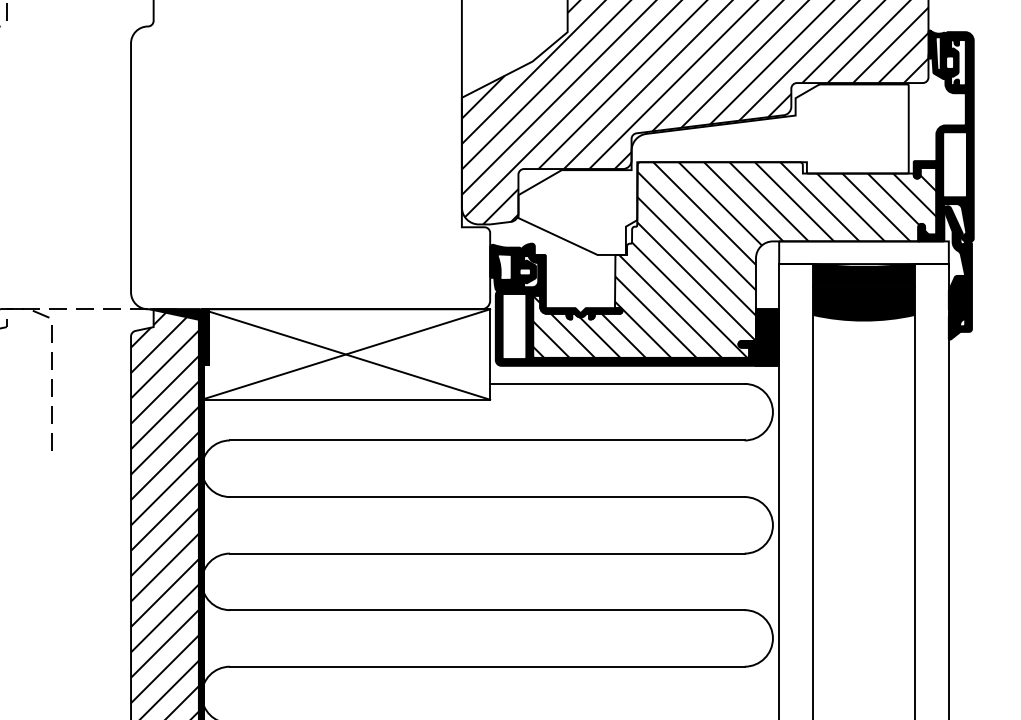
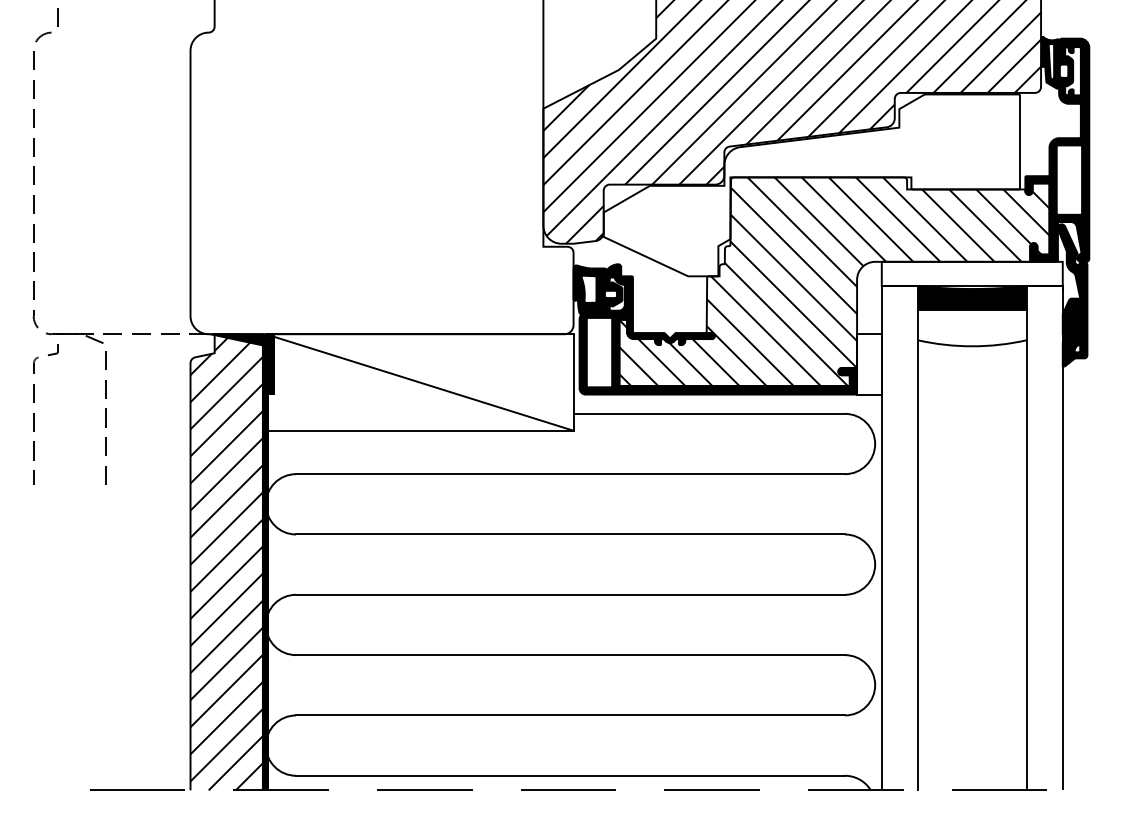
fill: (863, 303) -> (971, 328), removed
fill: (767, 337) -> (869, 364), removed
line: (345, 354) -> (419, 382), removed

